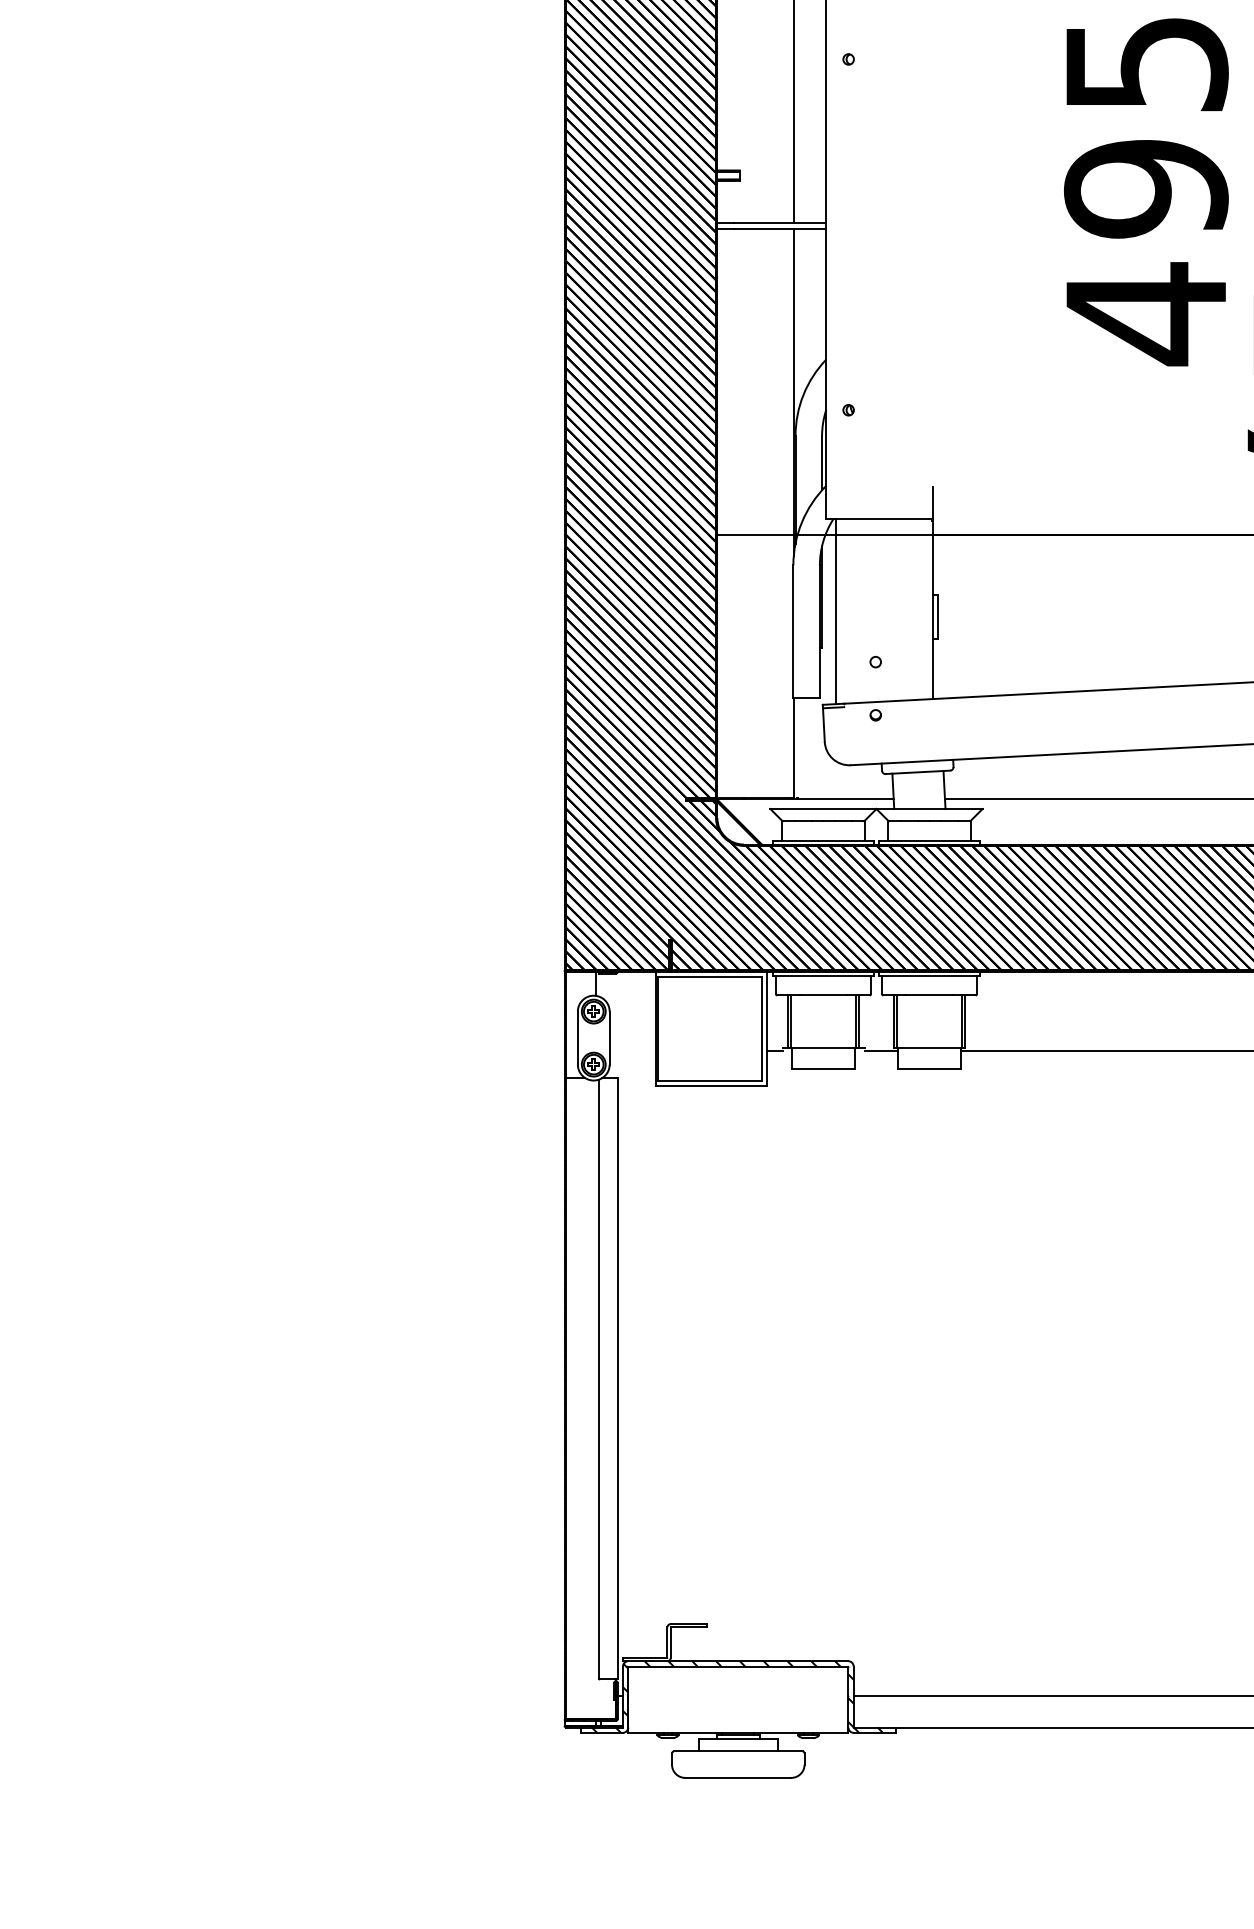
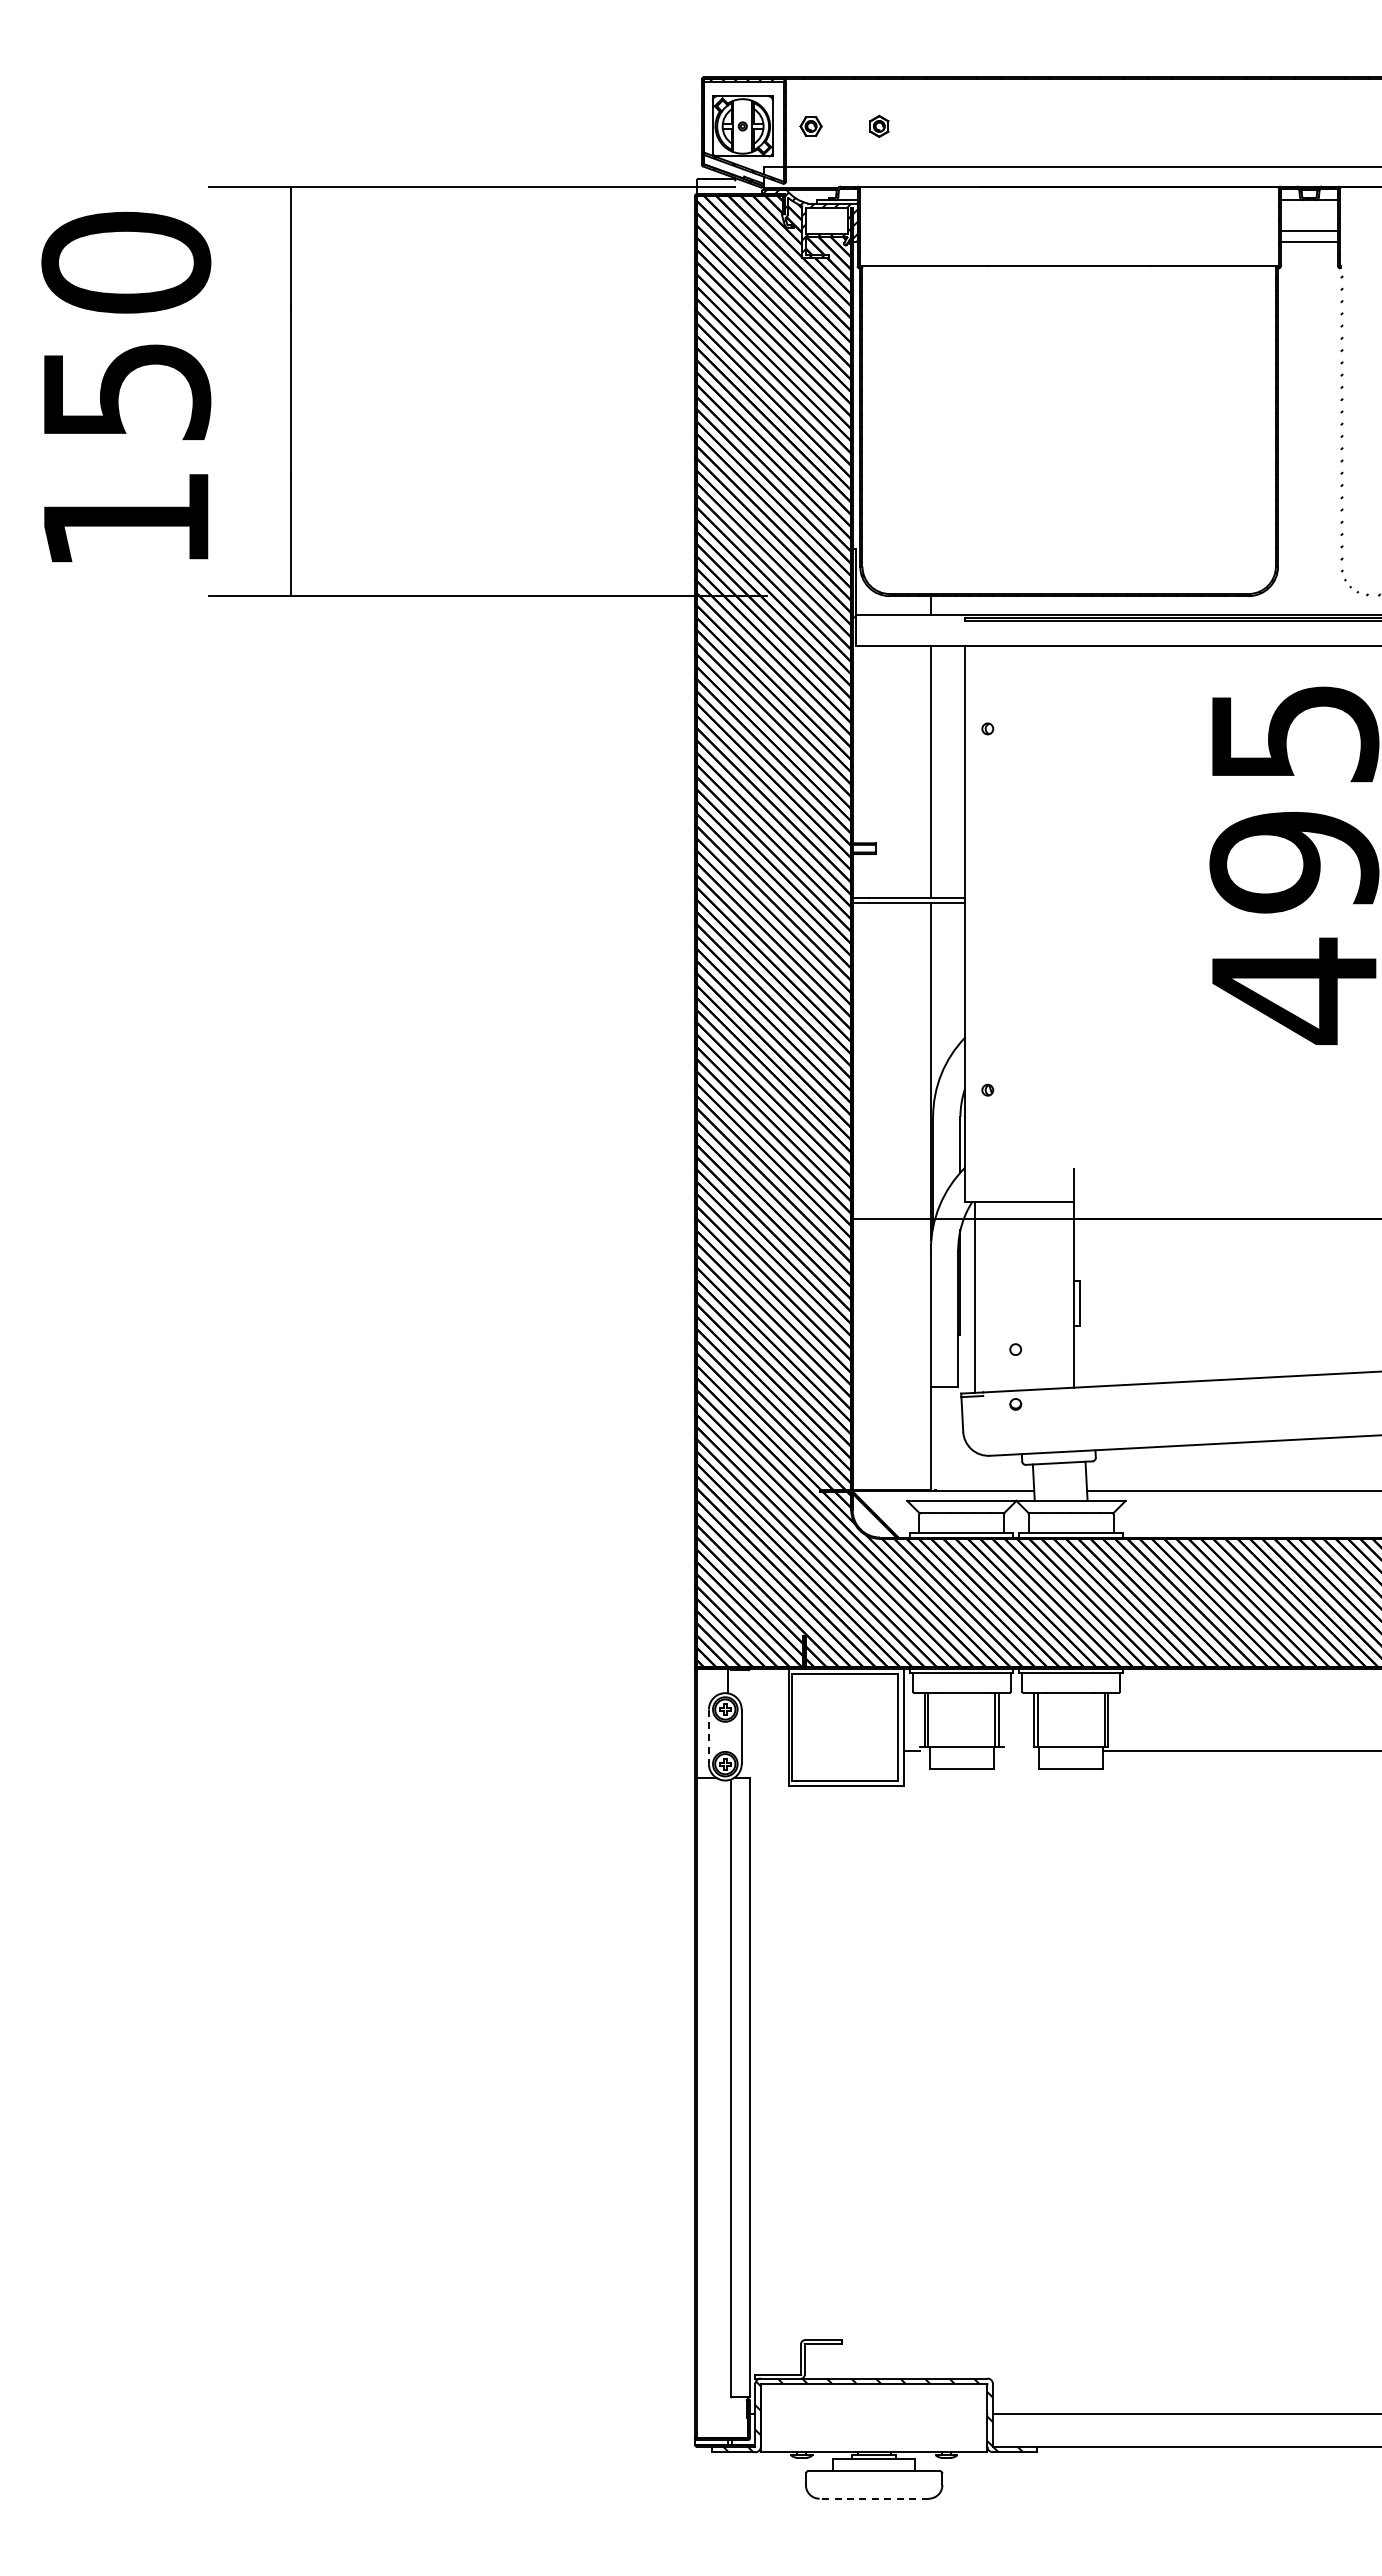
line: (577, 1038) -> (708, 1737), solid -> dashed
line: (881, 1051) -> (1021, 1750), removed
line: (738, 1777) -> (874, 2498), solid -> dashed

